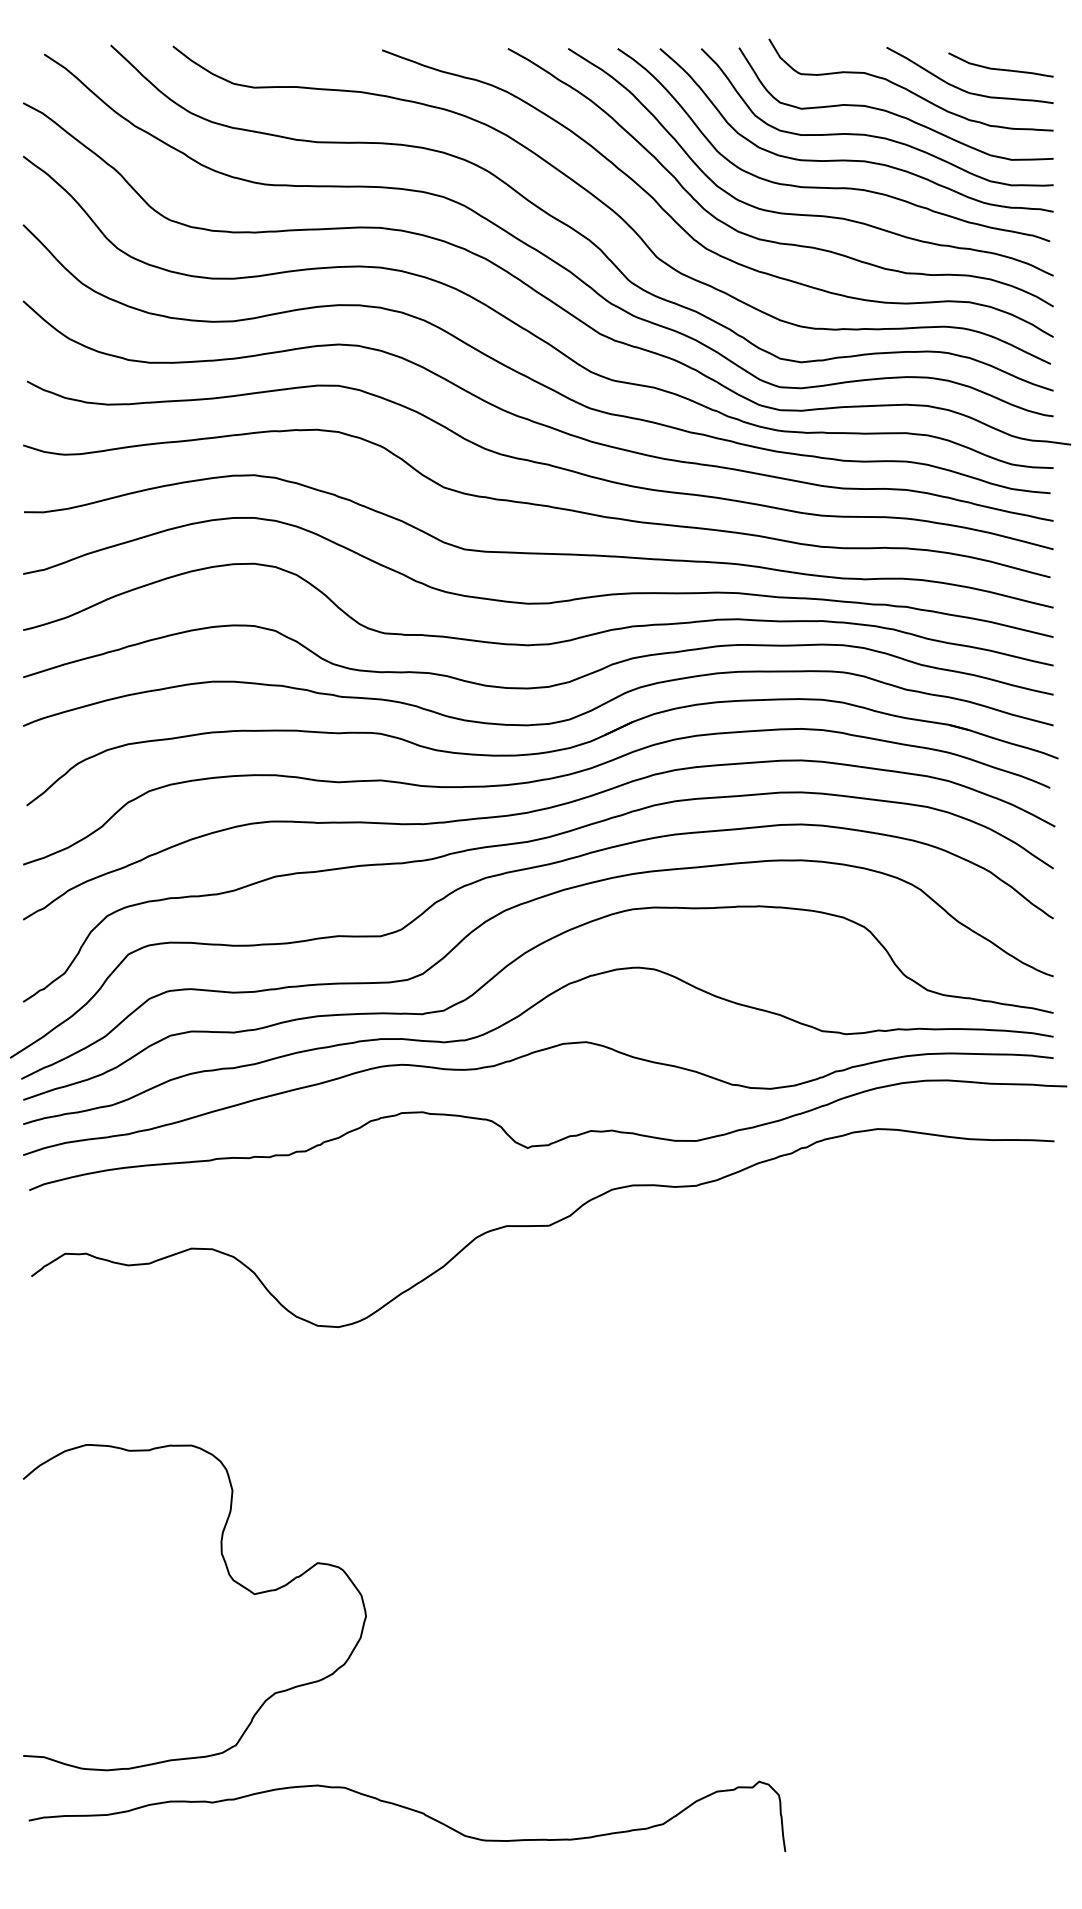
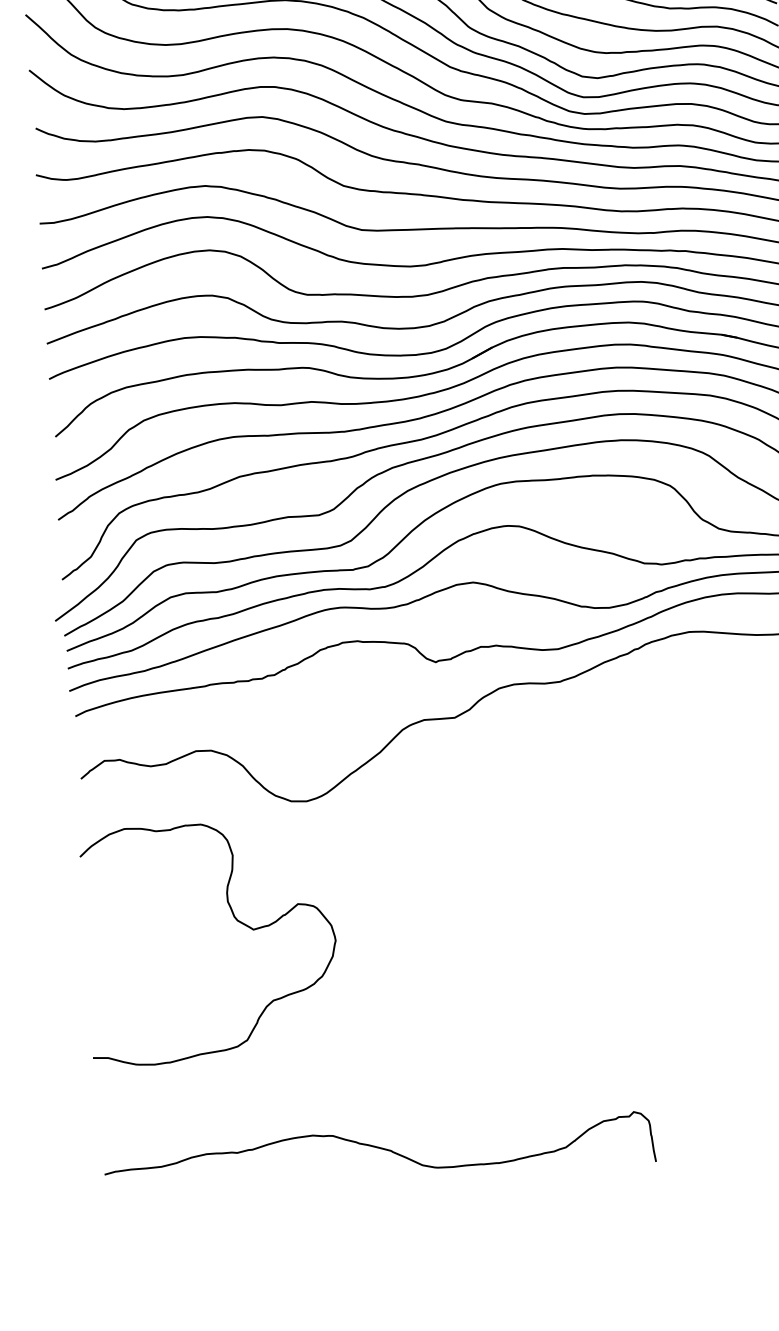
curve: (230, 1578) -> (235, 919), moved

